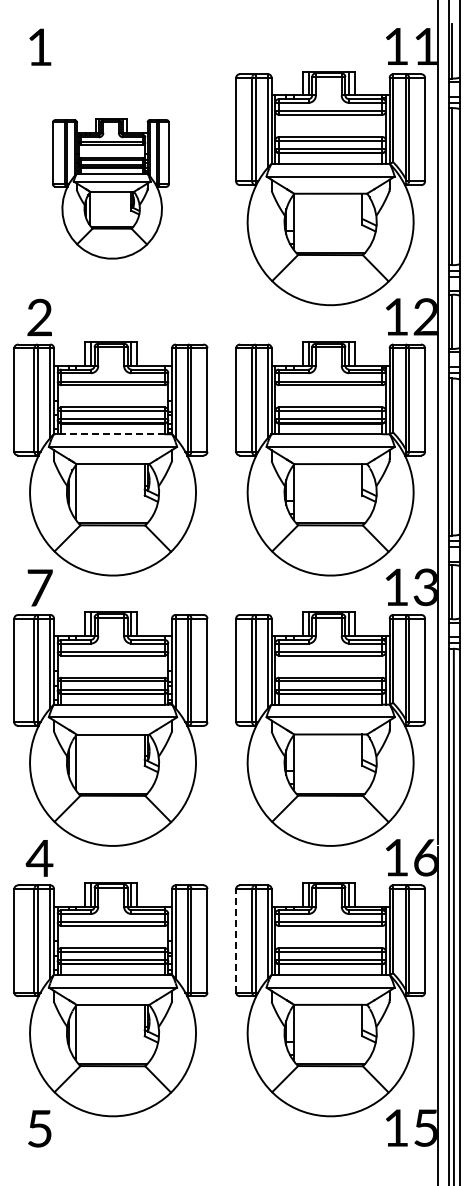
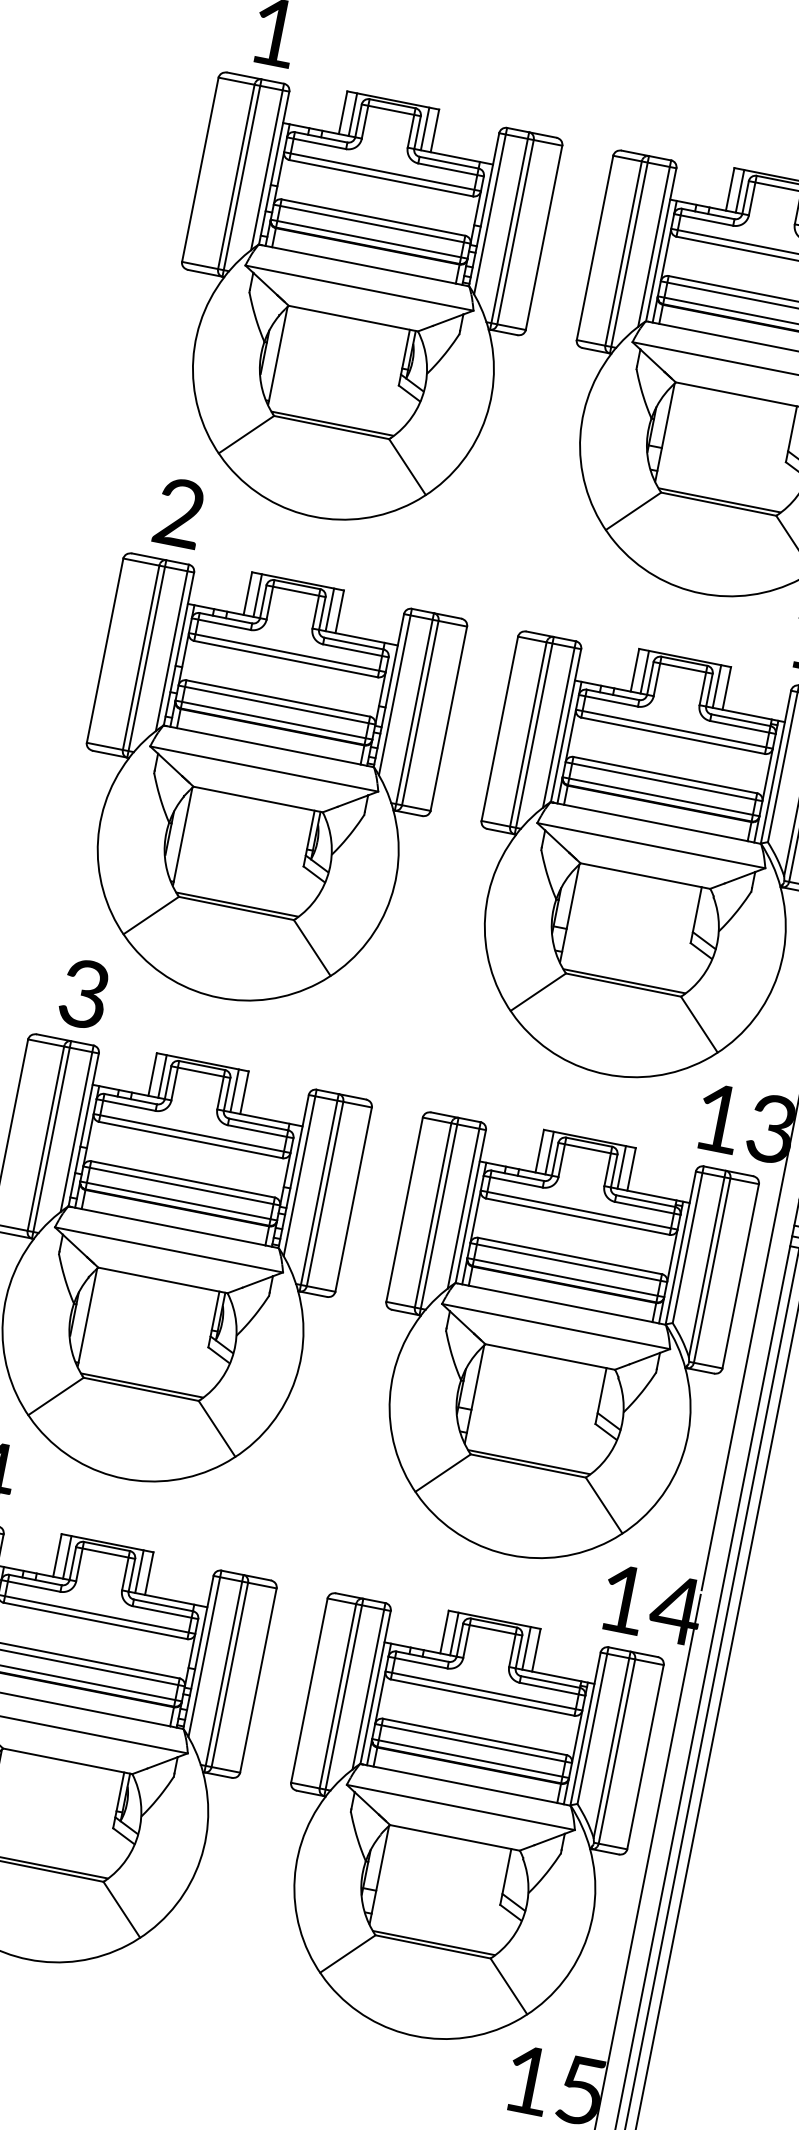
part: (110, 188) -> (350, 308), size x1.67
line: (110, 434) -> (264, 745), dashed -> solid
text: (39, 587) -> (84, 993), 7 -> 3
text: (425, 857) -> (675, 1609), 16 -> 14
line: (236, 940) -> (310, 1690), dashed -> solid

